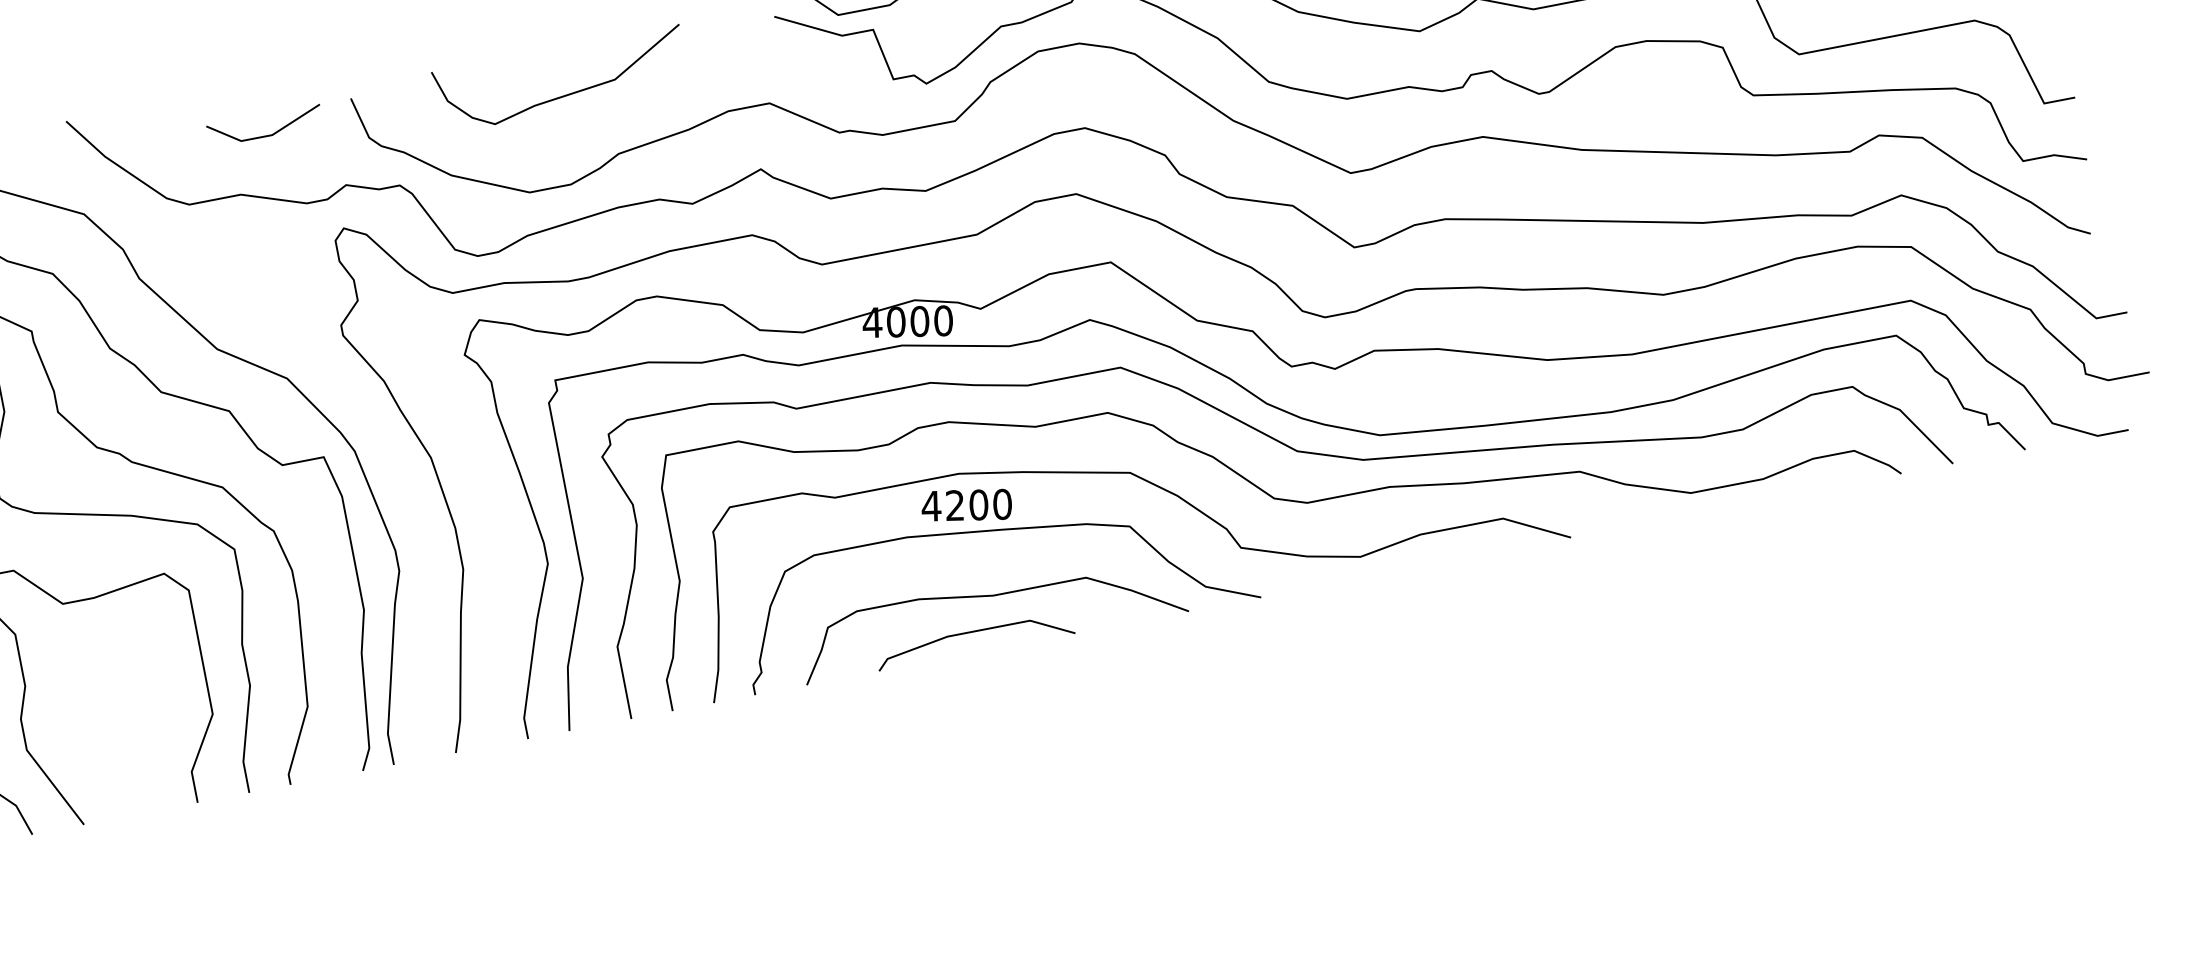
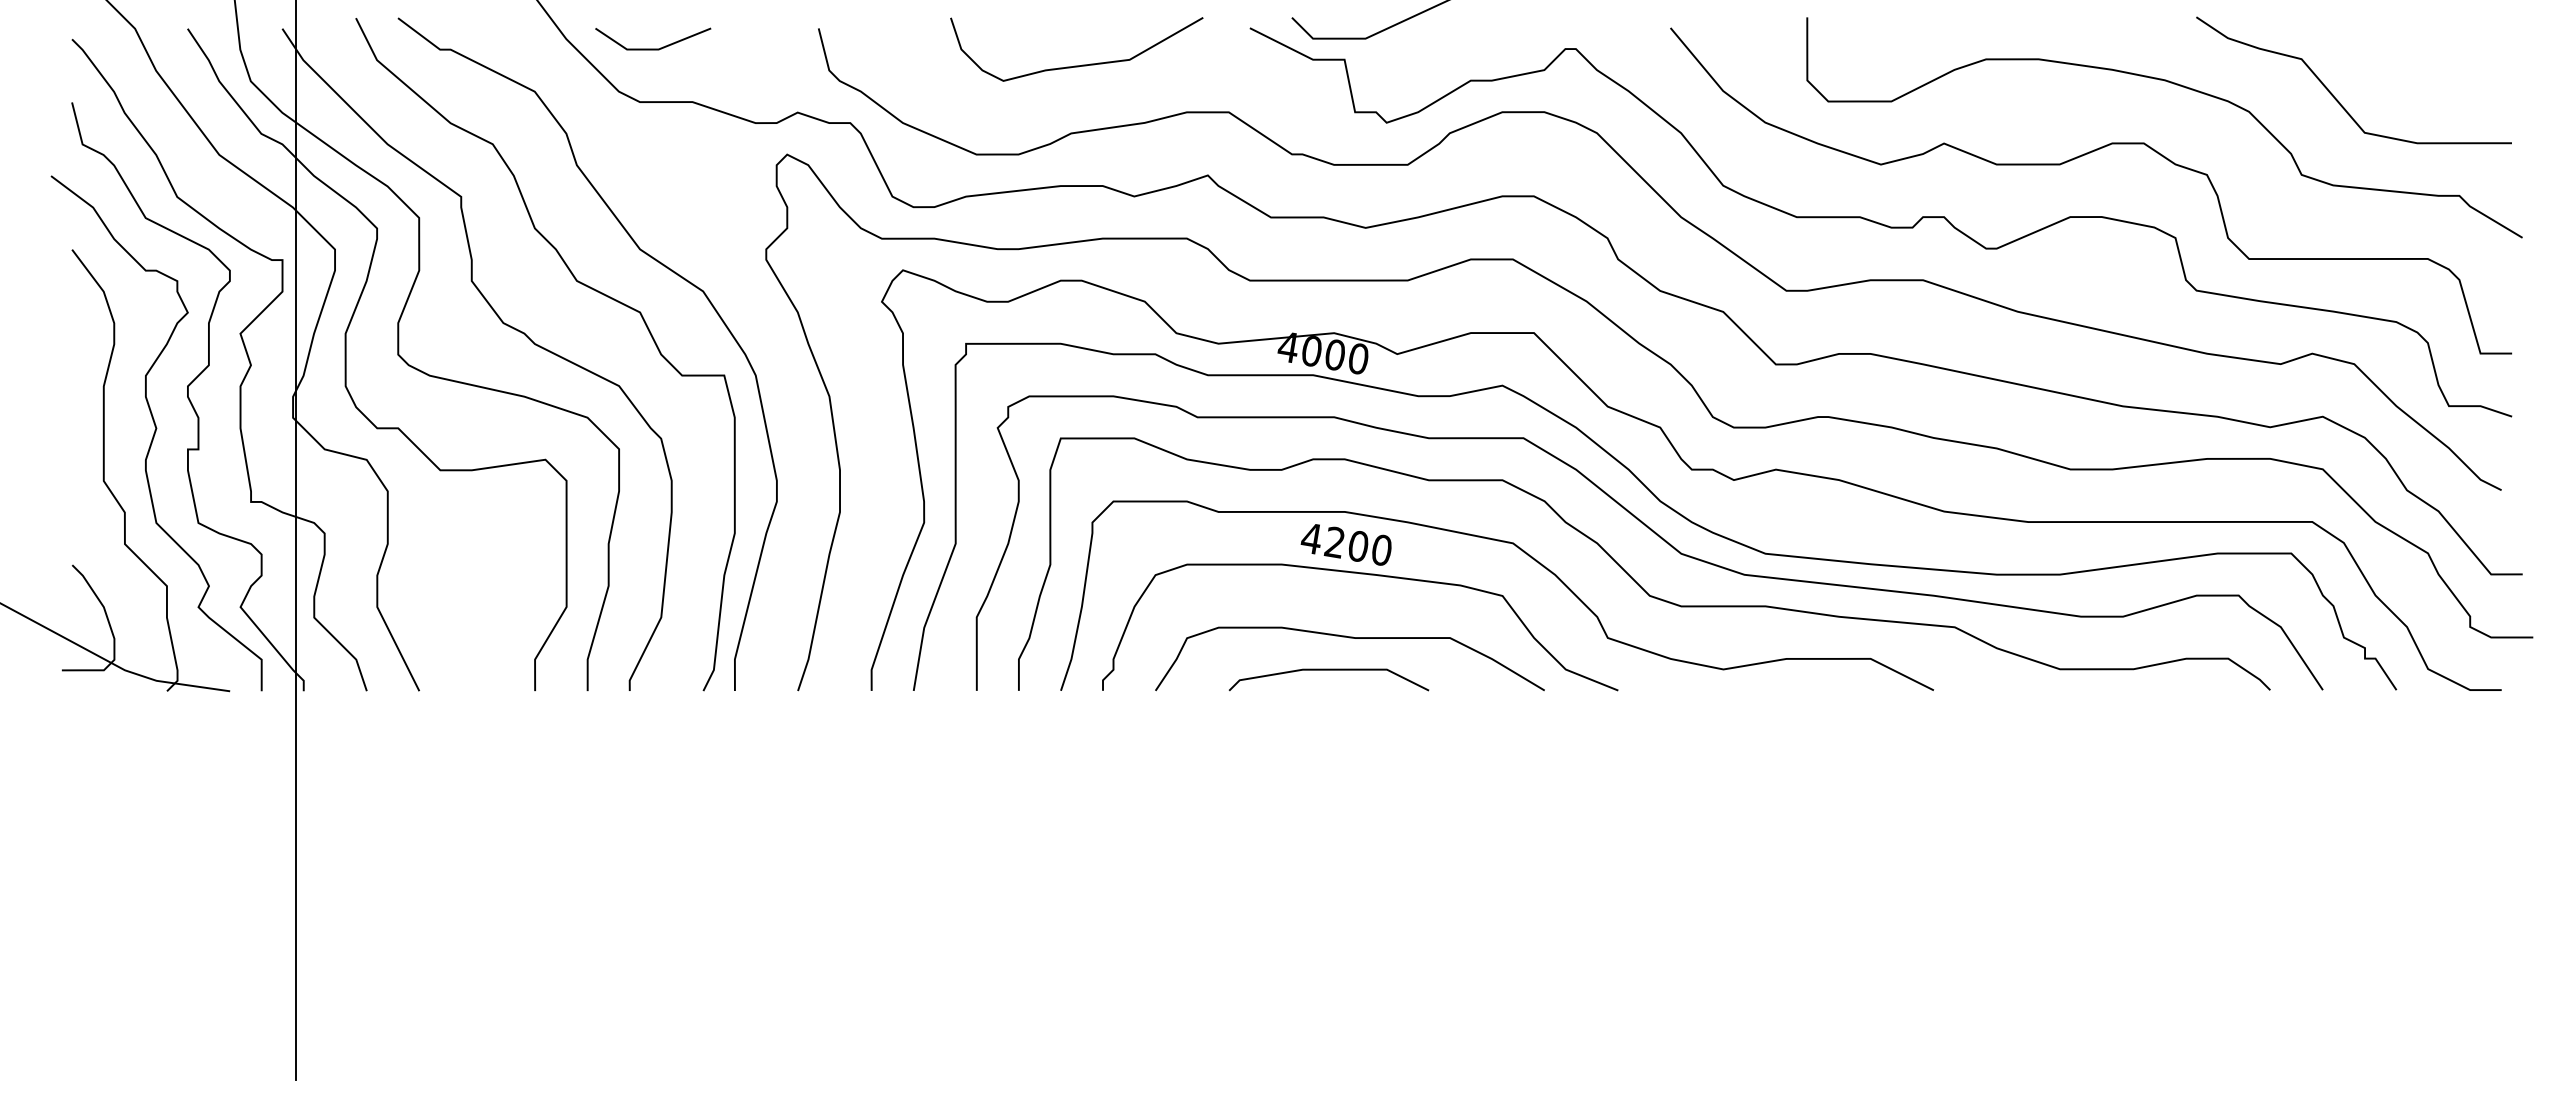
curve: (563, 95) -> (1076, 65), moved
line: (267, 135) -> (653, 48), moved

